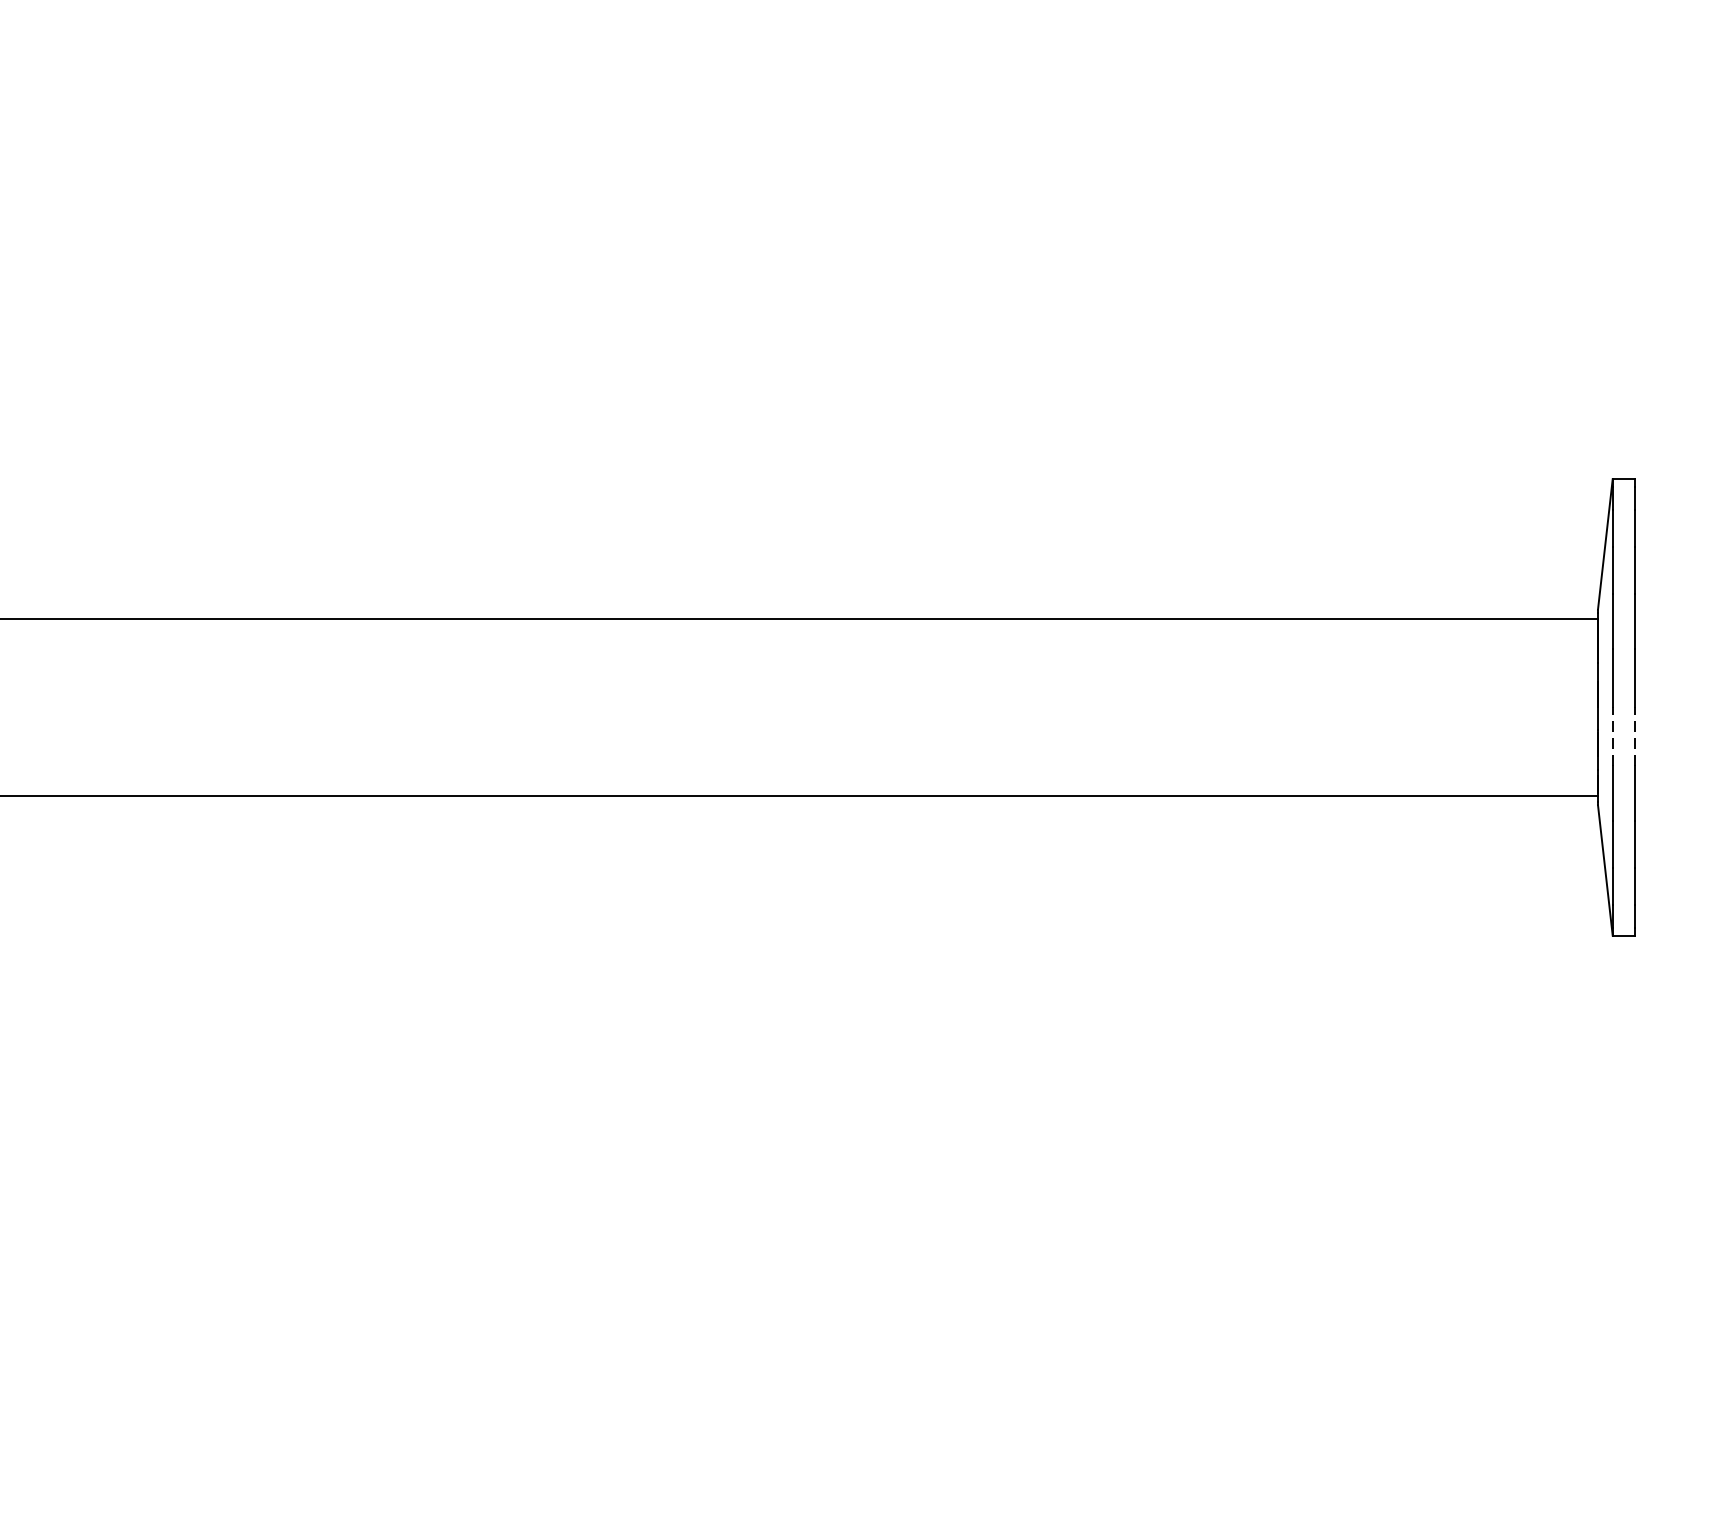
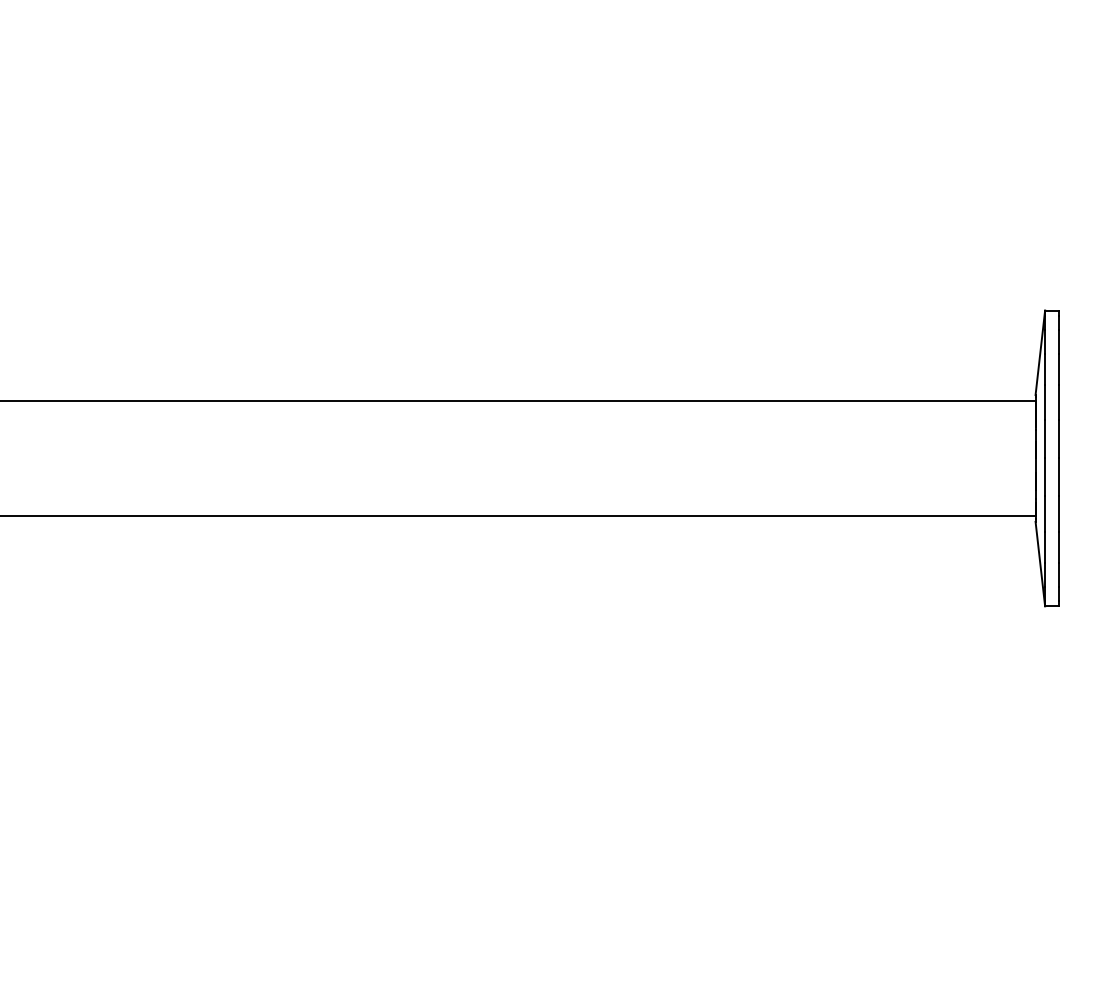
line: (1613, 735) -> (1045, 476), dashed -> solid
line: (1634, 735) -> (1059, 476), dashed -> solid

